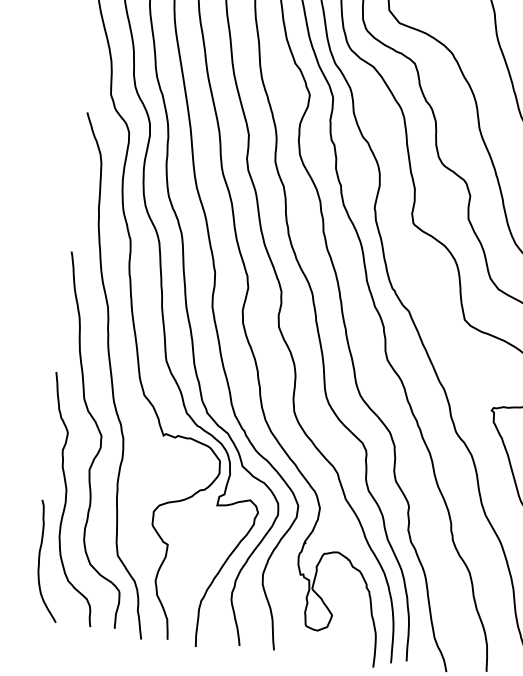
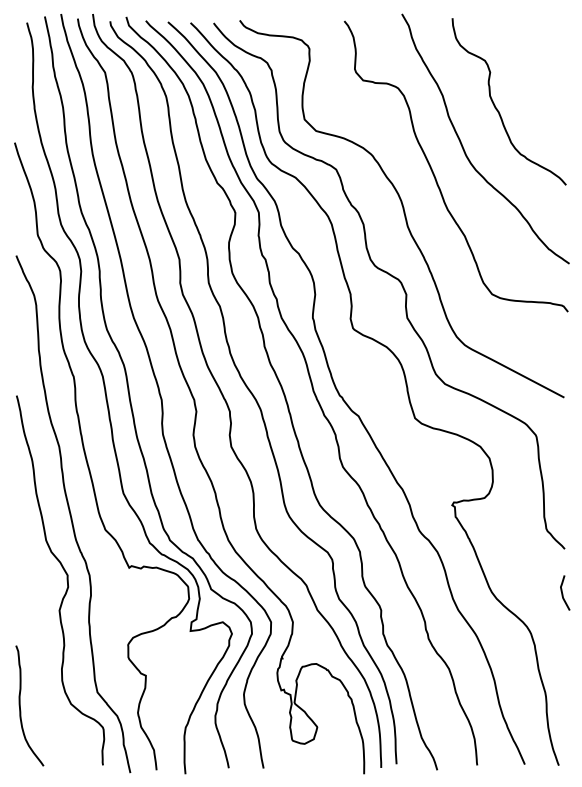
curve: (66, 498) -> (40, 641), removed

